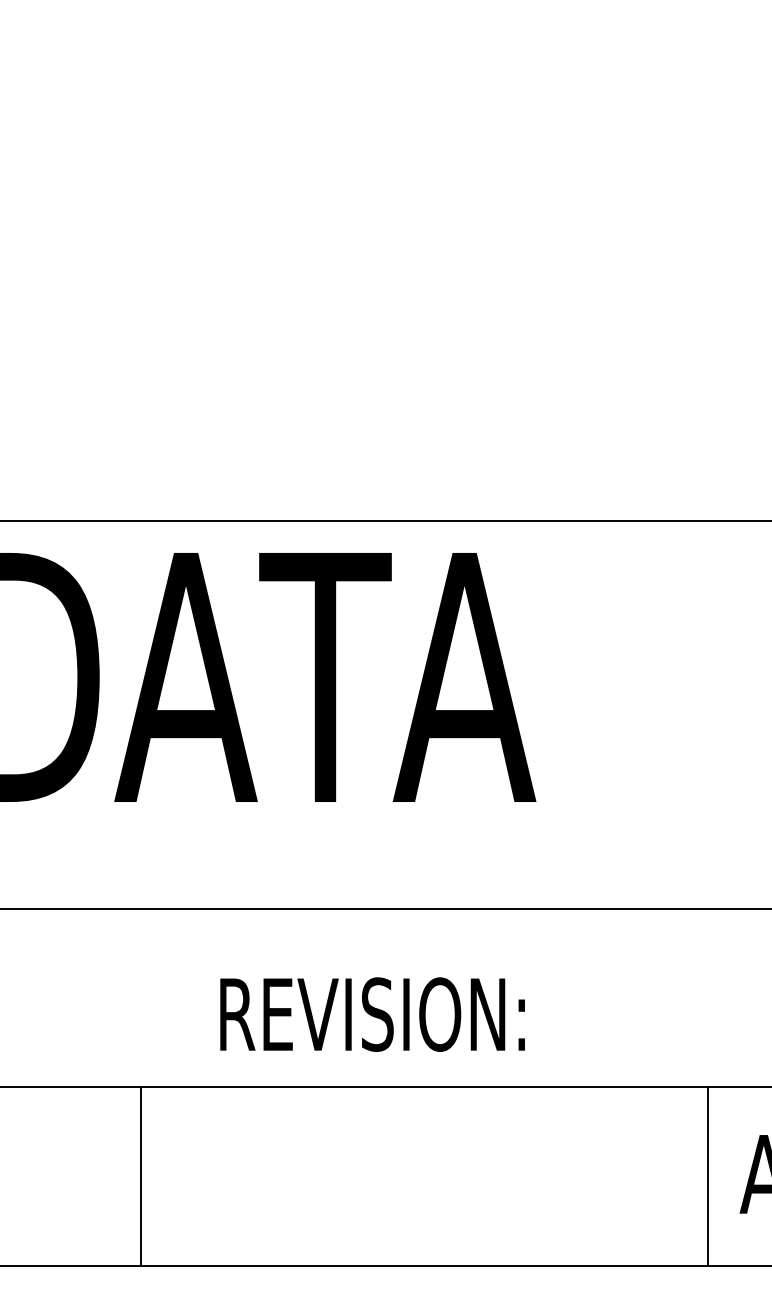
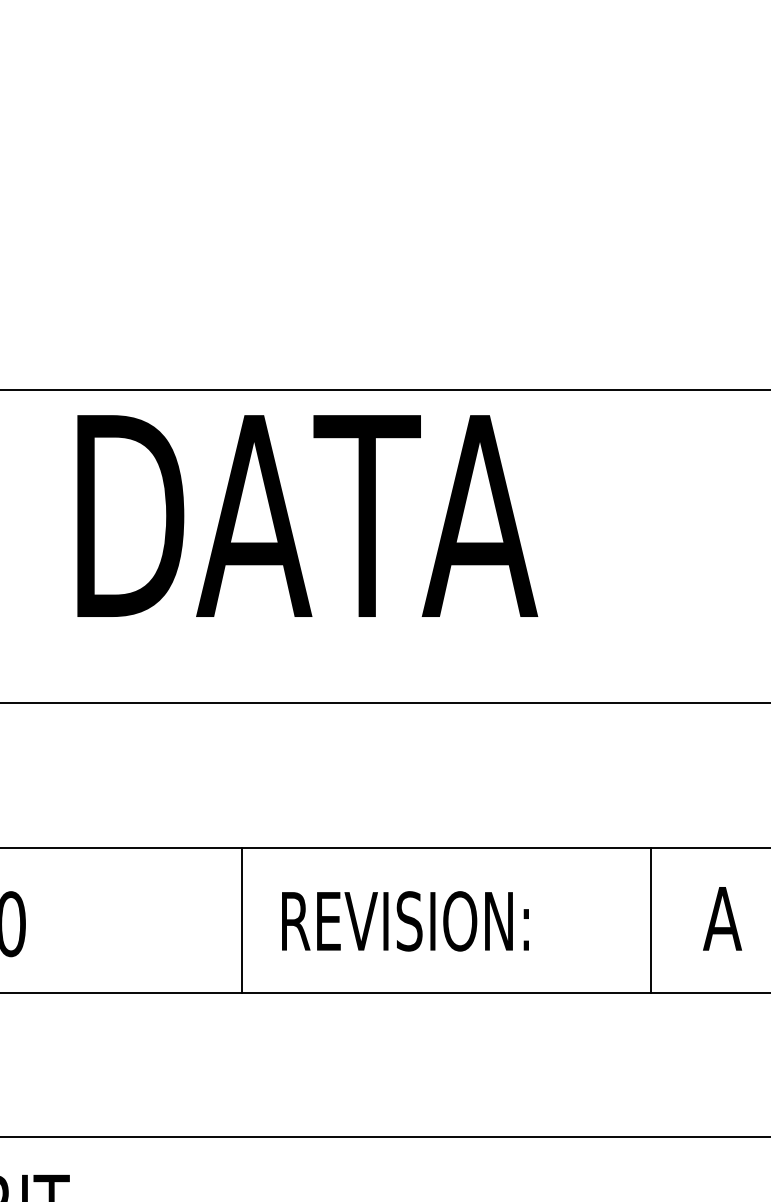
text: (372, 1014) -> (405, 921), moved
line: (140, 1176) -> (242, 920), moved
line: (708, 1176) -> (650, 920), moved

